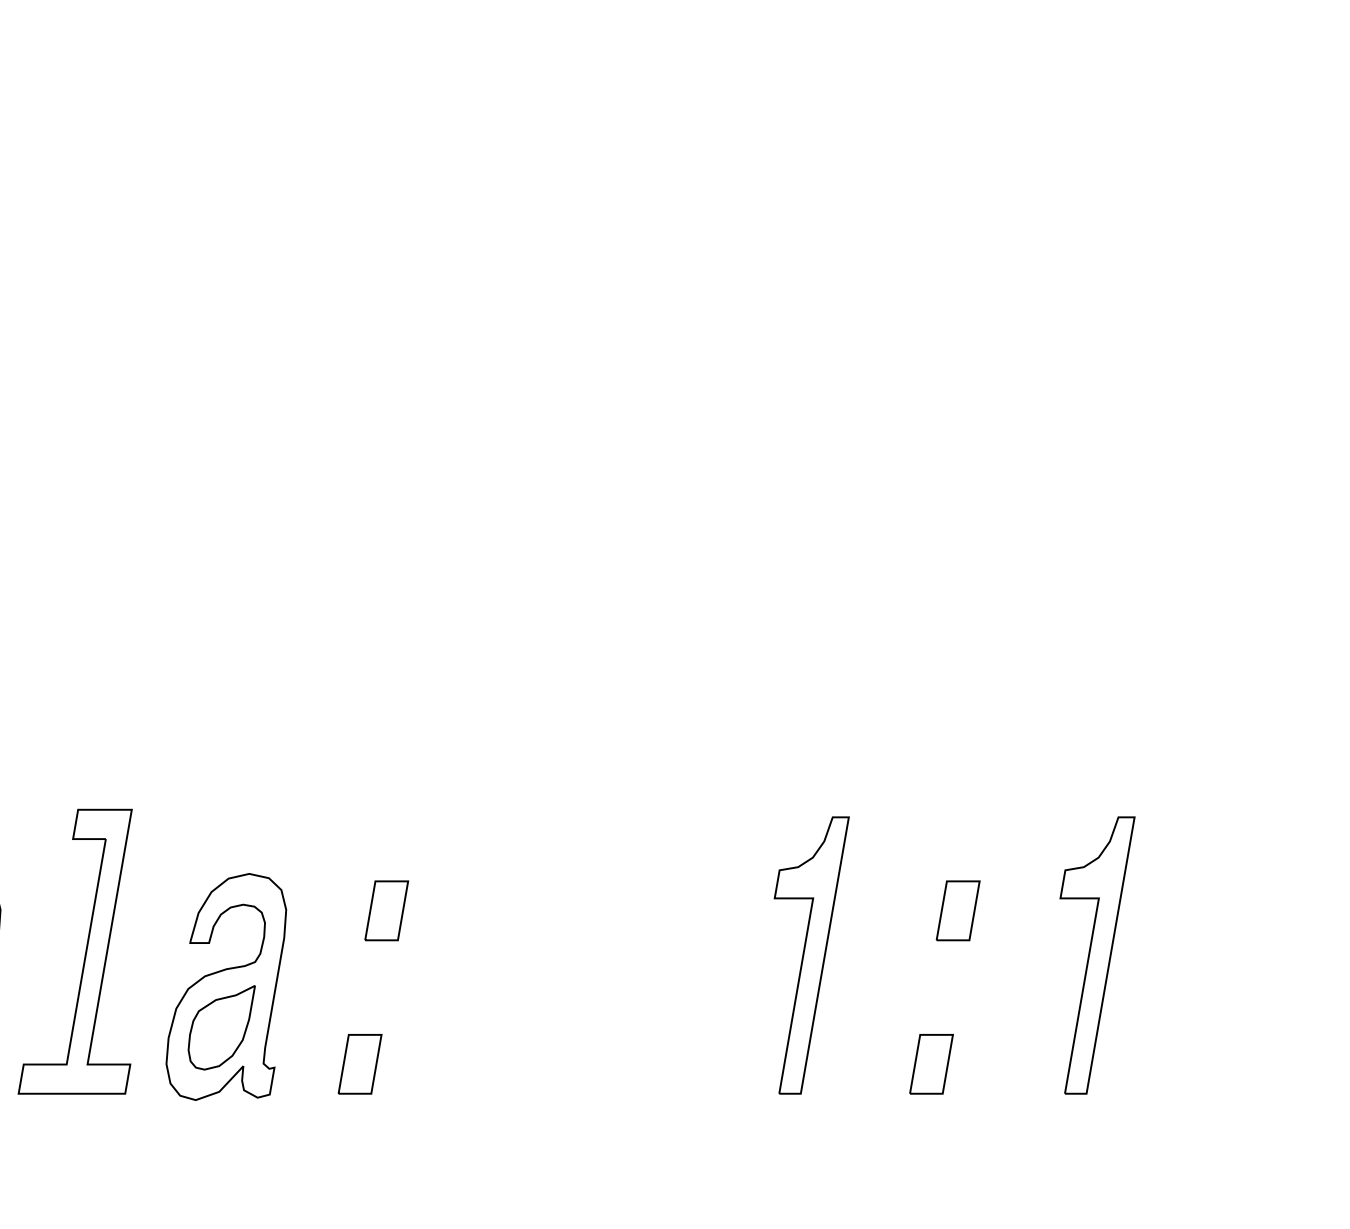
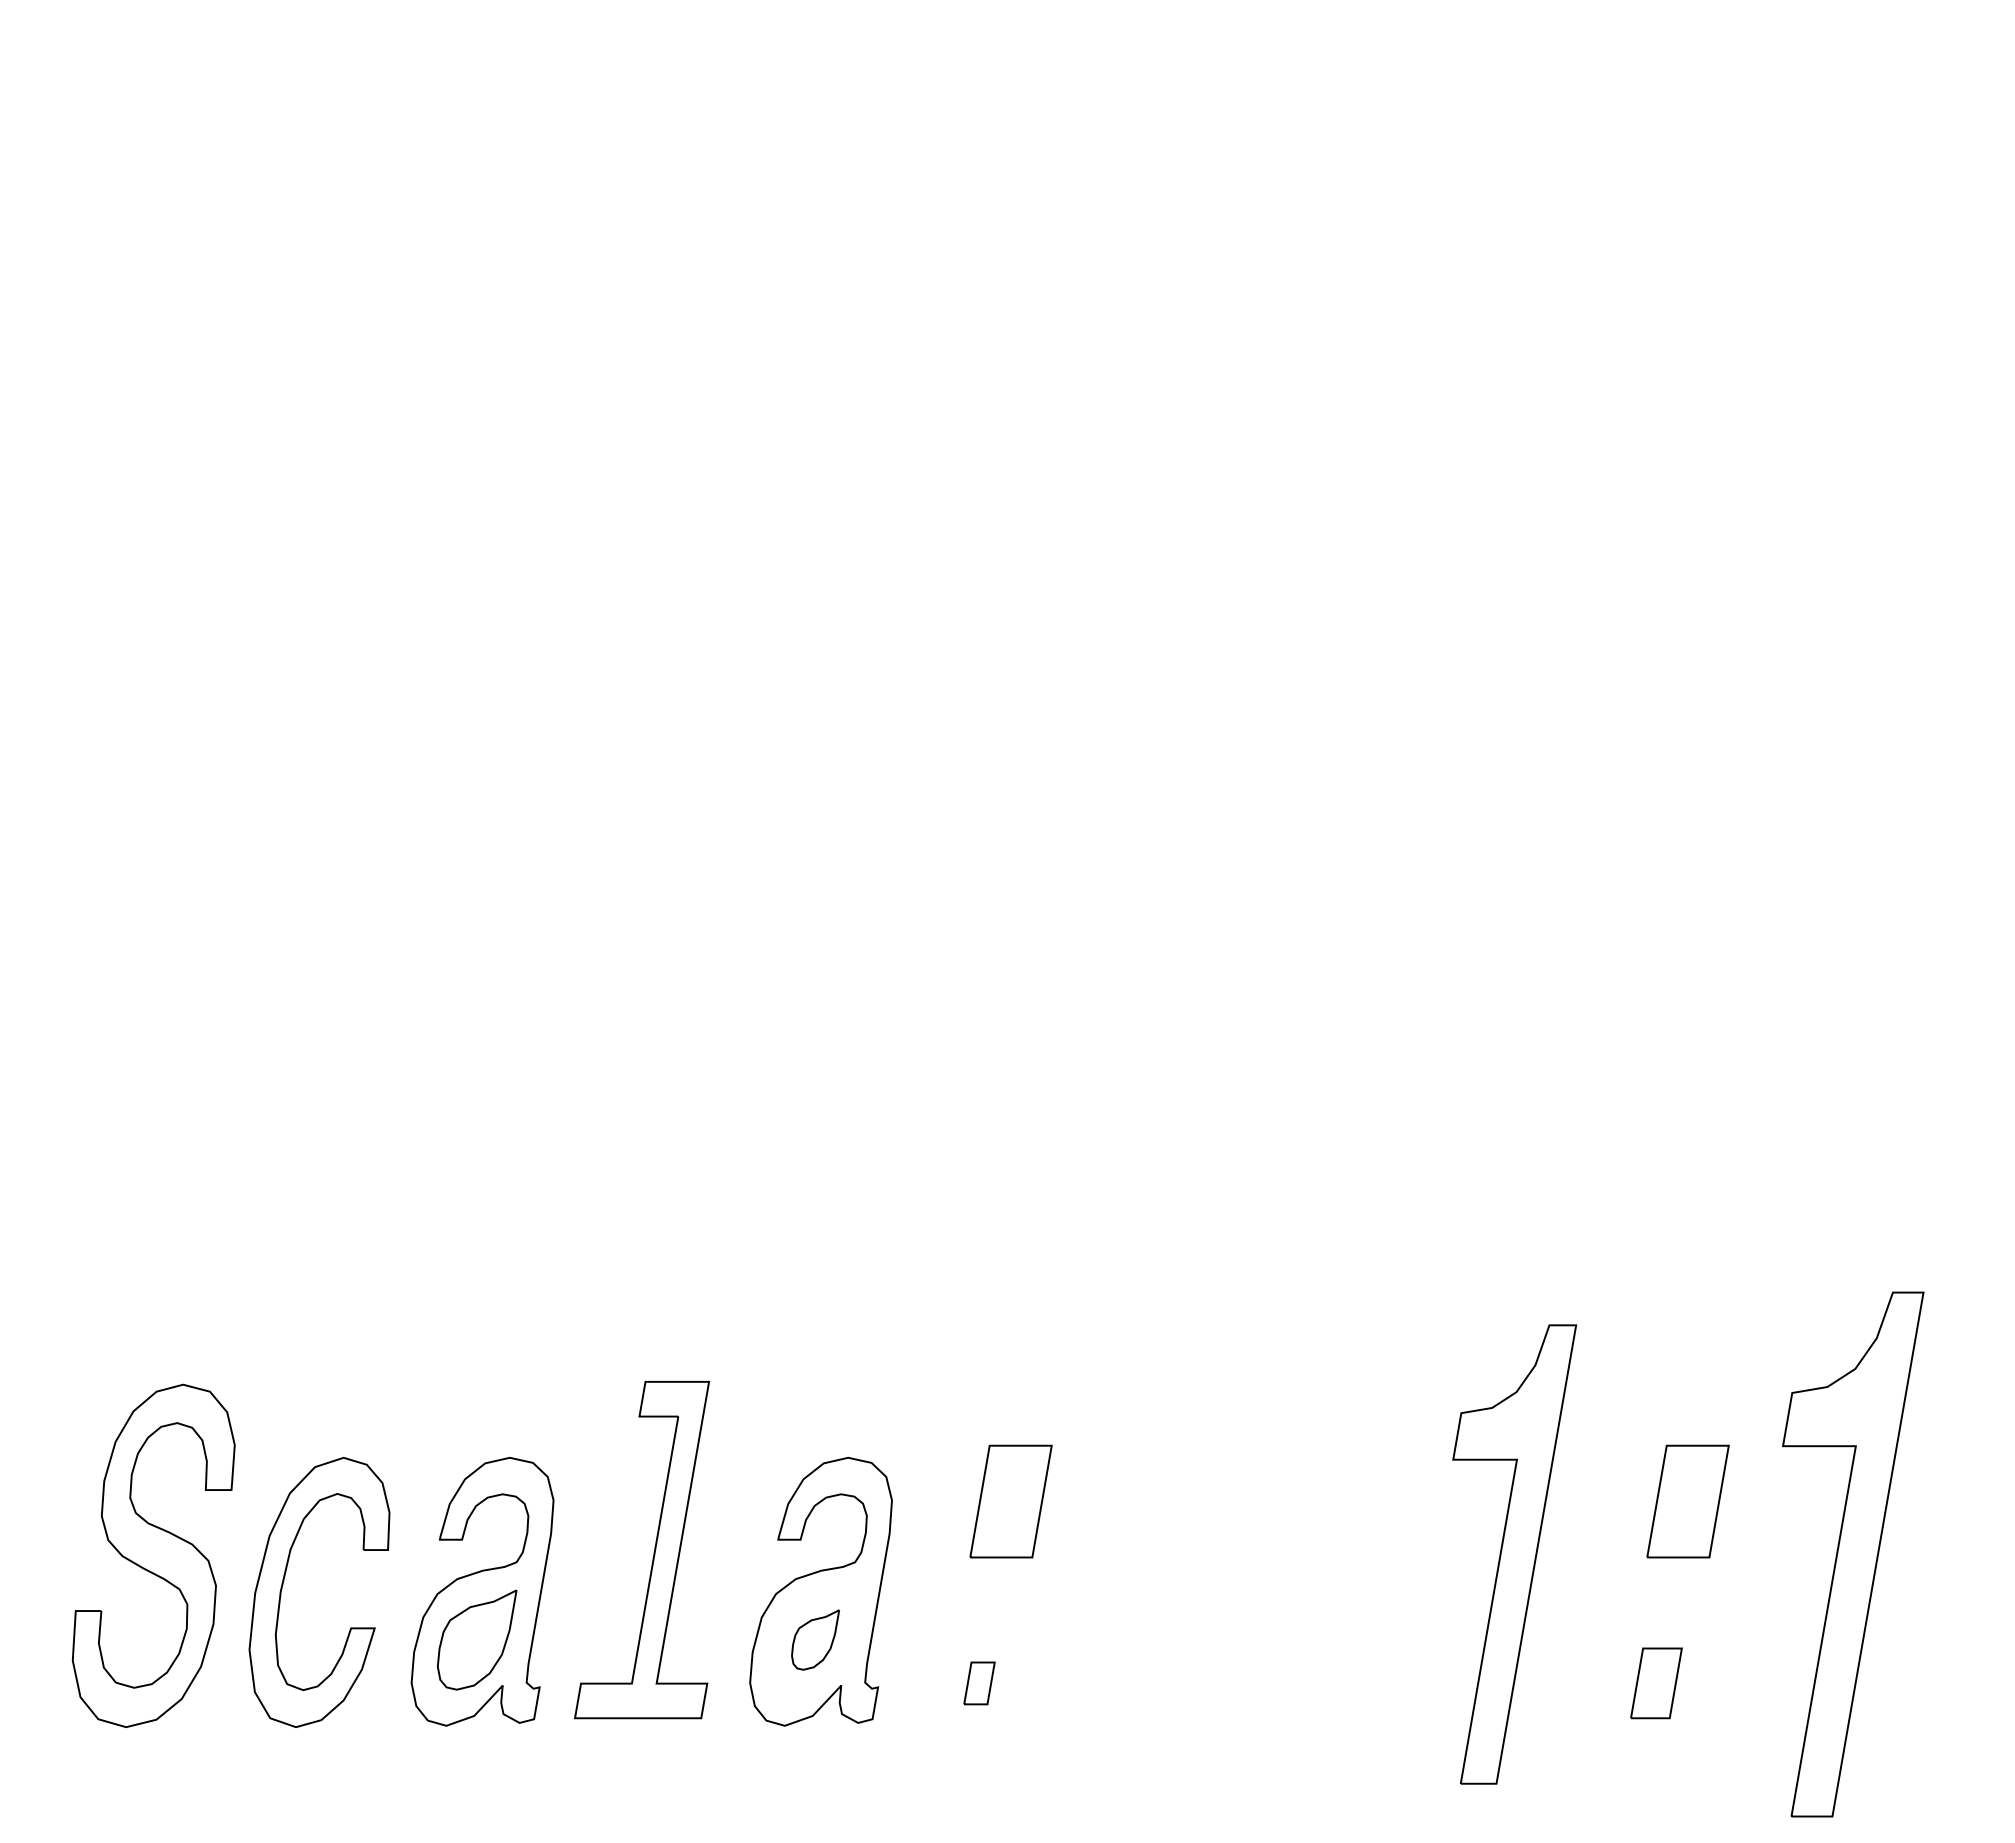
part: (386, 910) -> (1010, 1501), size x1.6
part: (957, 910) -> (1687, 1501), size x1.6
part: (811, 955) -> (1514, 1554), size x1.4
part: (1096, 955) -> (1852, 1554), size x1.6
part: (221, 1027) -> (815, 1639), size x0.6
part: (360, 1064) -> (979, 1683), size x0.6

